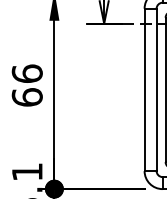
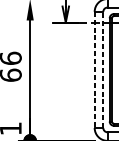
line: (156, 89) -> (103, 69), solid -> dashed
line: (144, 90) -> (94, 70), solid -> dashed

